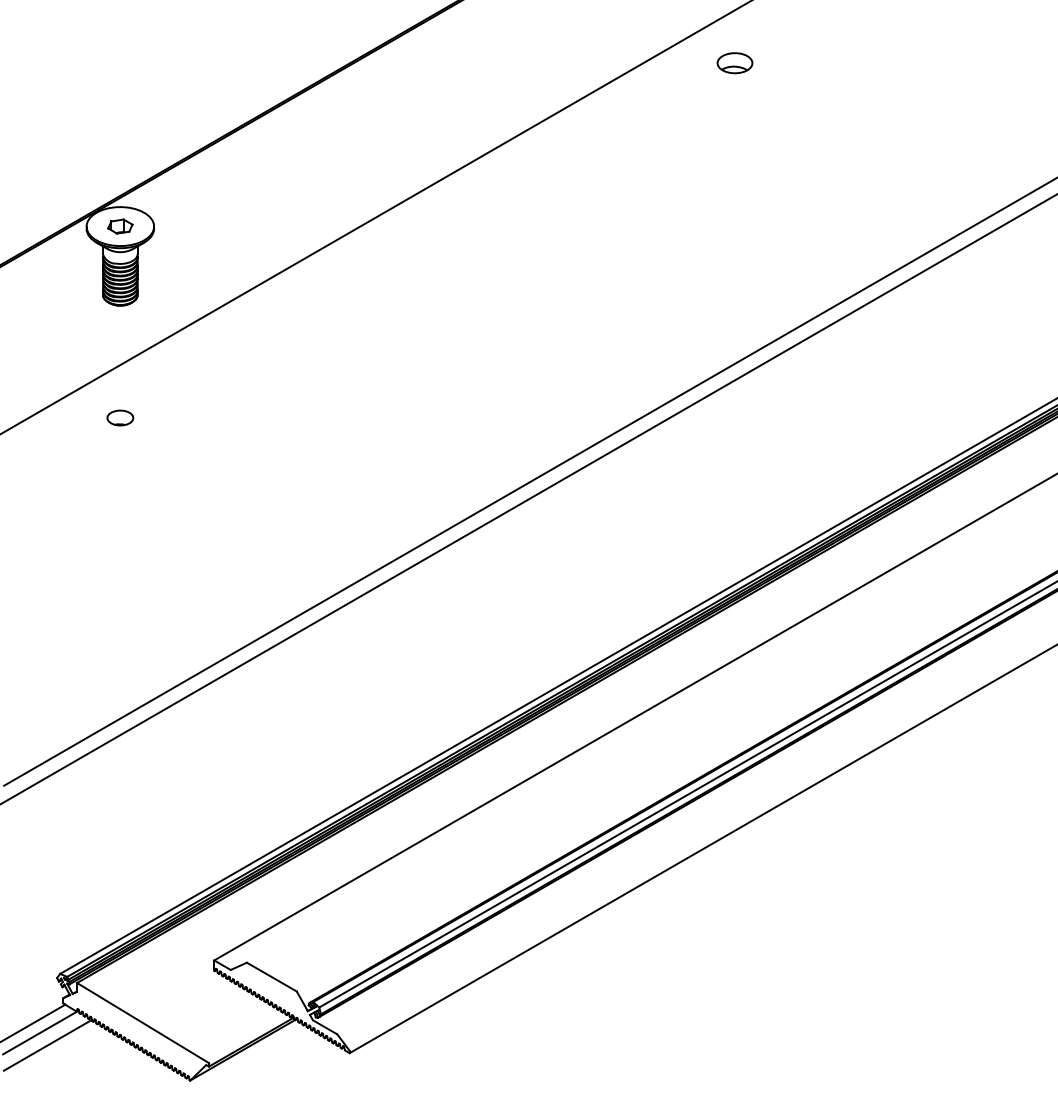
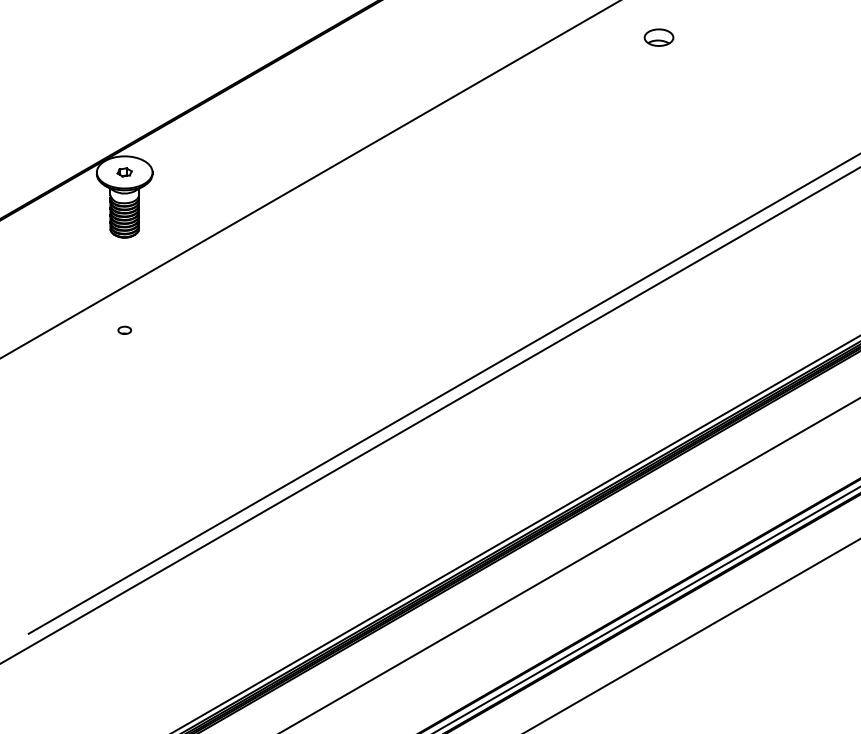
part: (734, 63) -> (658, 37), moved
part: (120, 226) -> (124, 172), size x0.7
part: (120, 417) -> (124, 329), size x0.6

